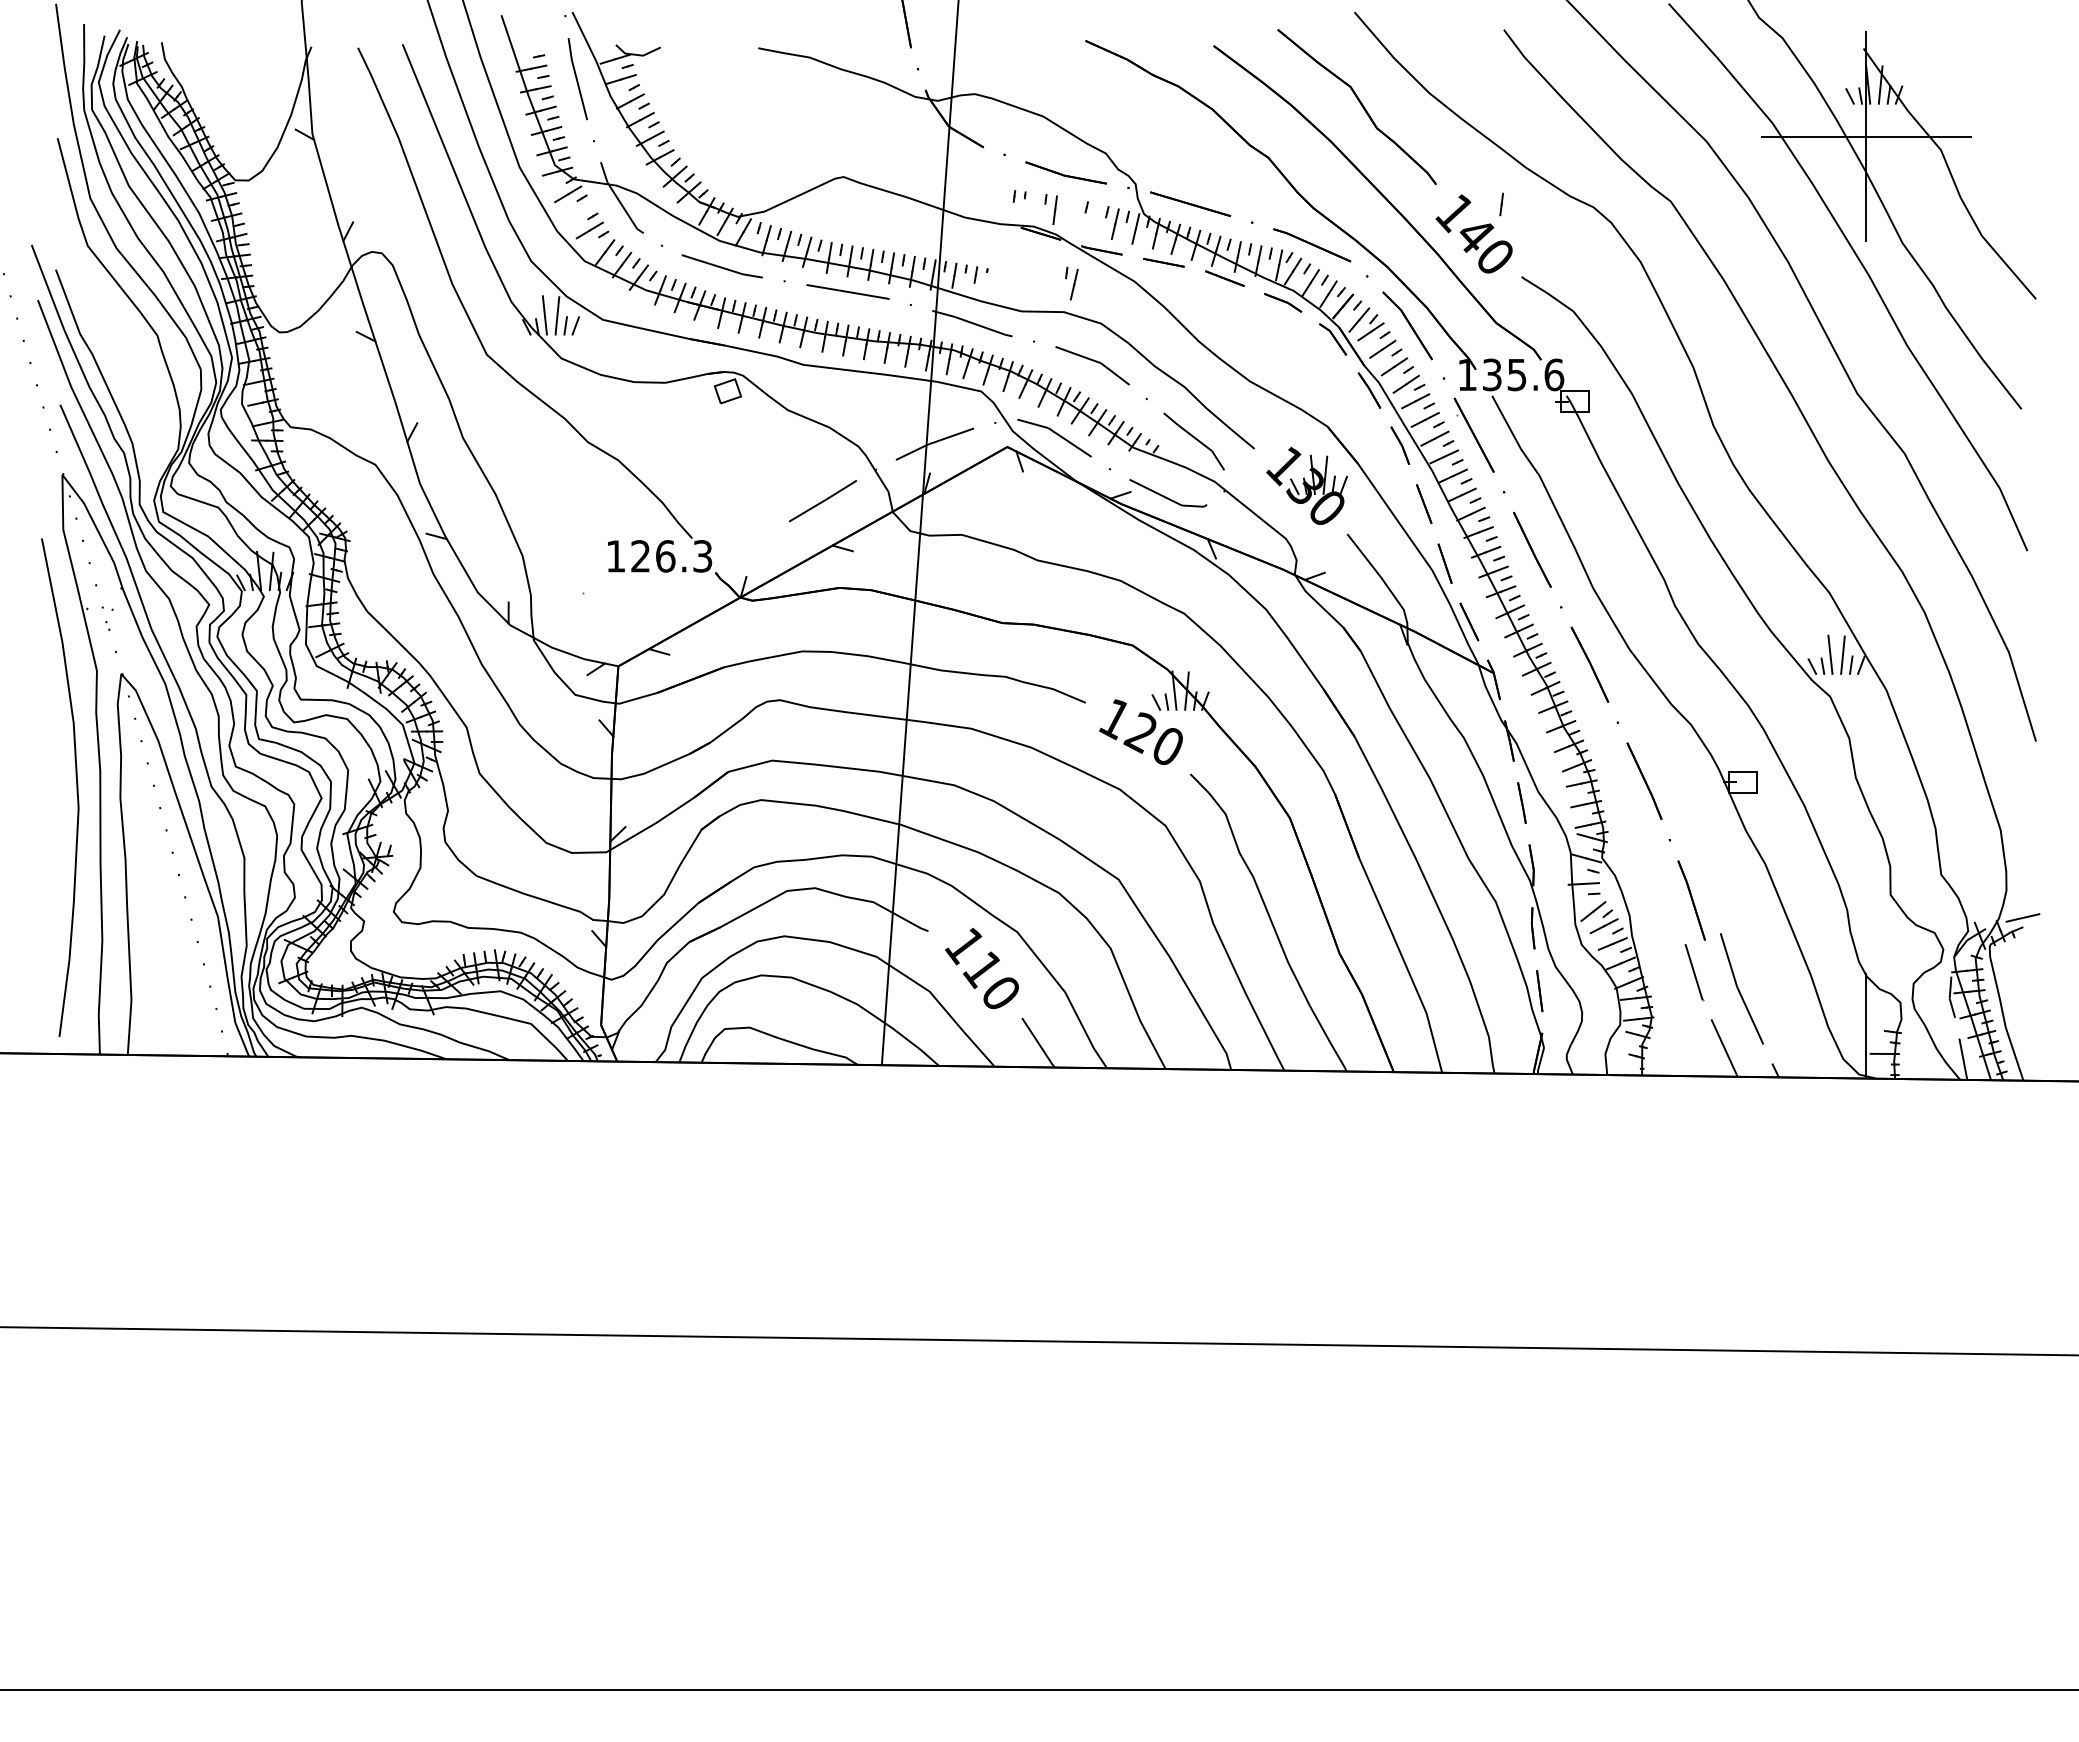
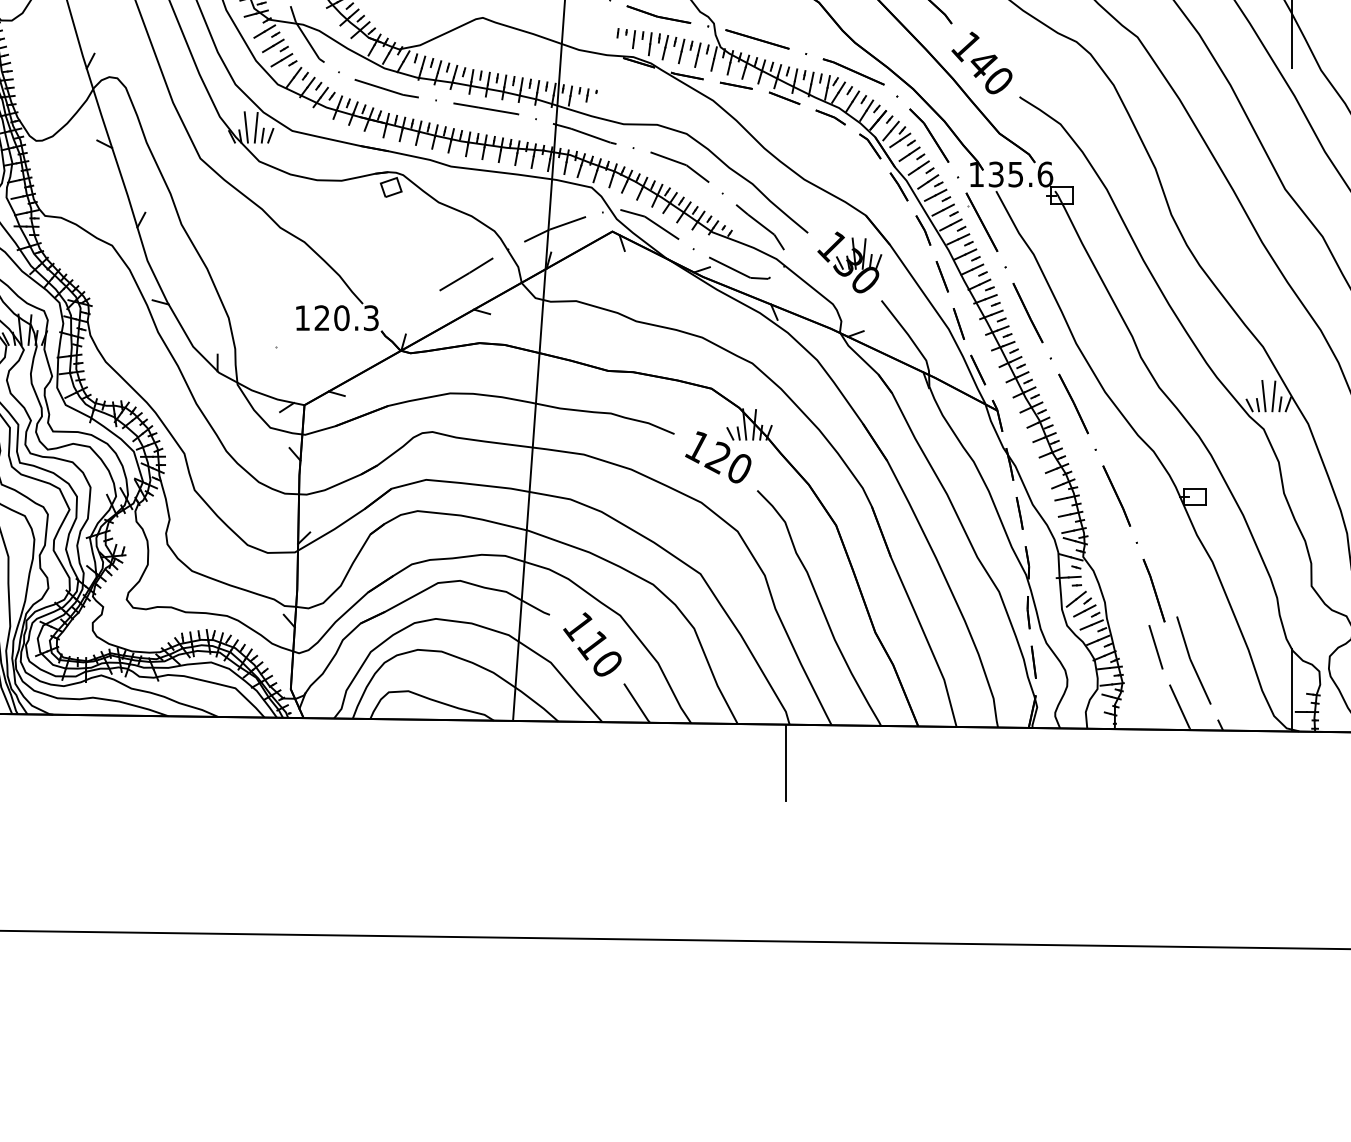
line: (1501, 204) -> (633, 39), moved
line: (578, 212) -> (272, 45), added
line: (1094, 219) -> (681, 51), added
part: (1071, 283) -> (663, 46), moved
text: (665, 556) -> (341, 318), 126.3 -> 120.3
line: (1227, 1117) -> (786, 762), added

